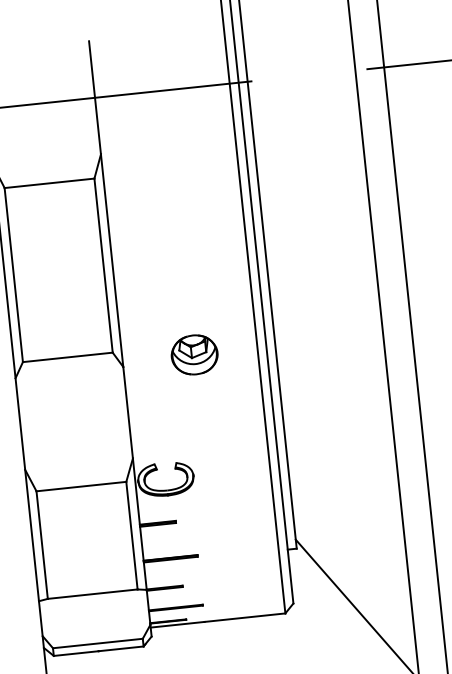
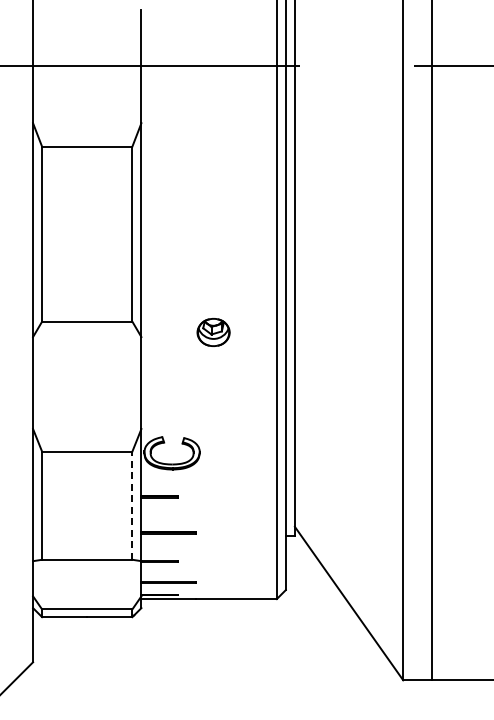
part: (194, 354) -> (213, 332), size x0.7
line: (132, 535) -> (132, 505), solid -> dashed

